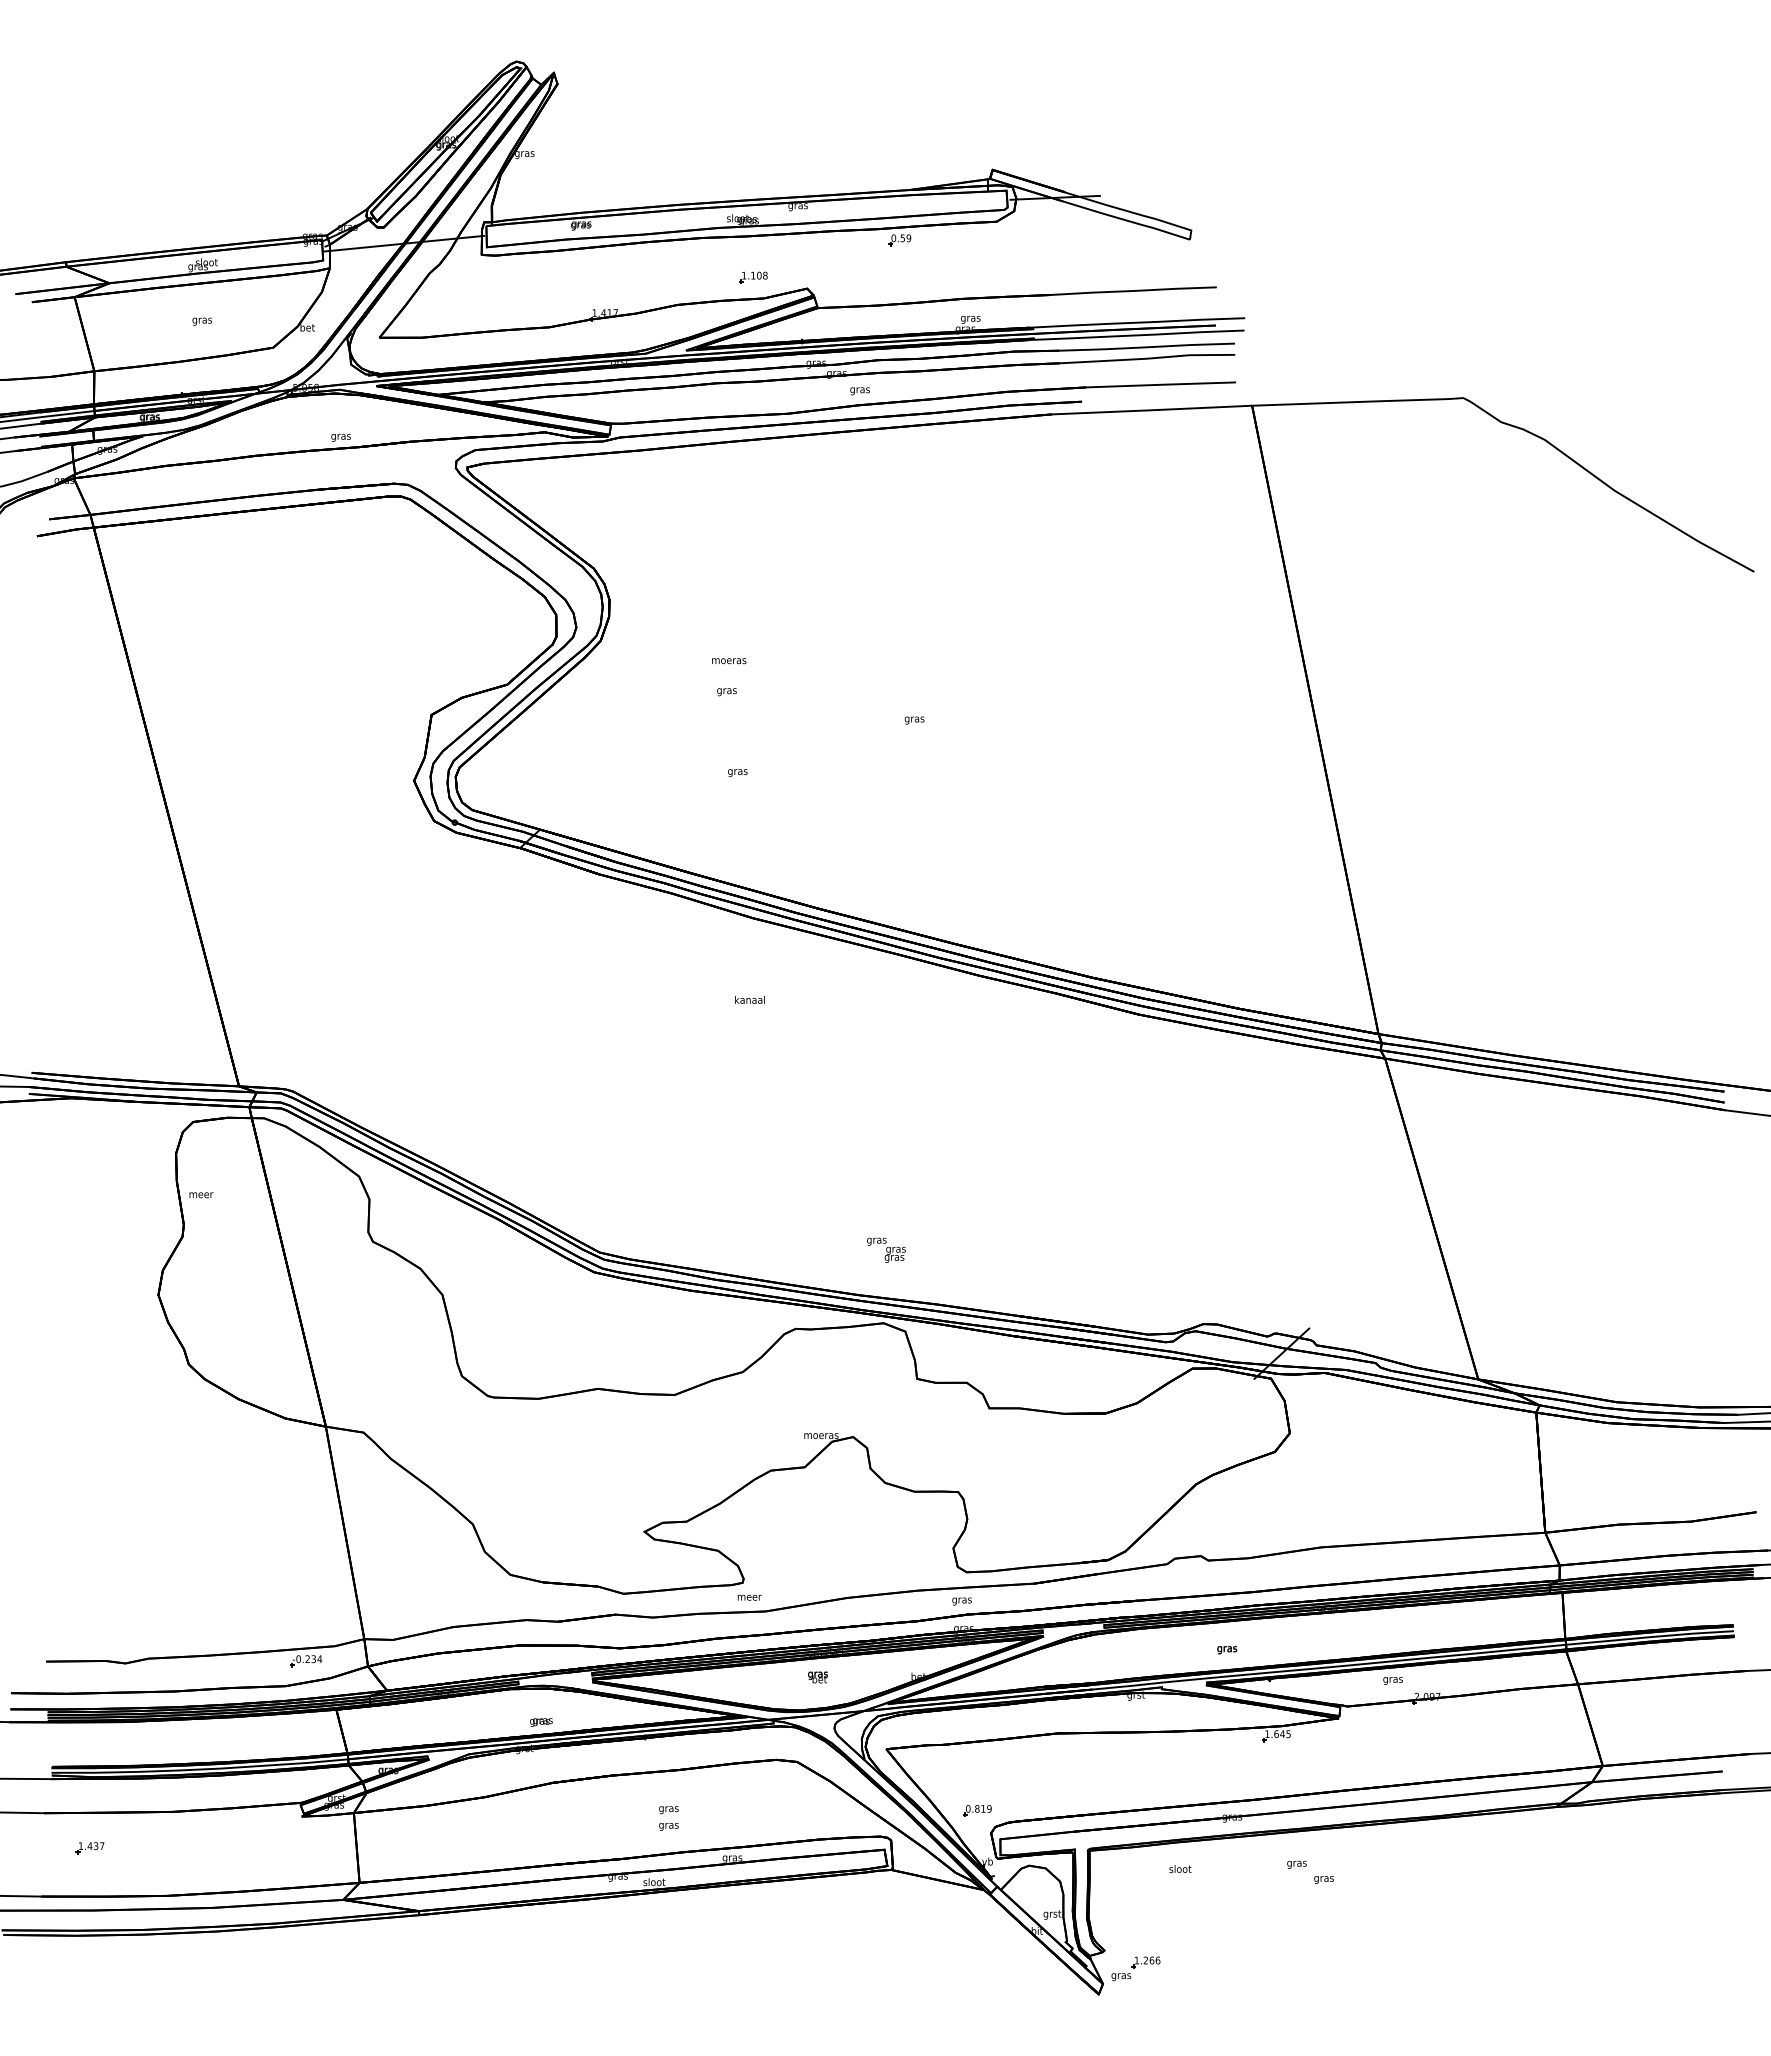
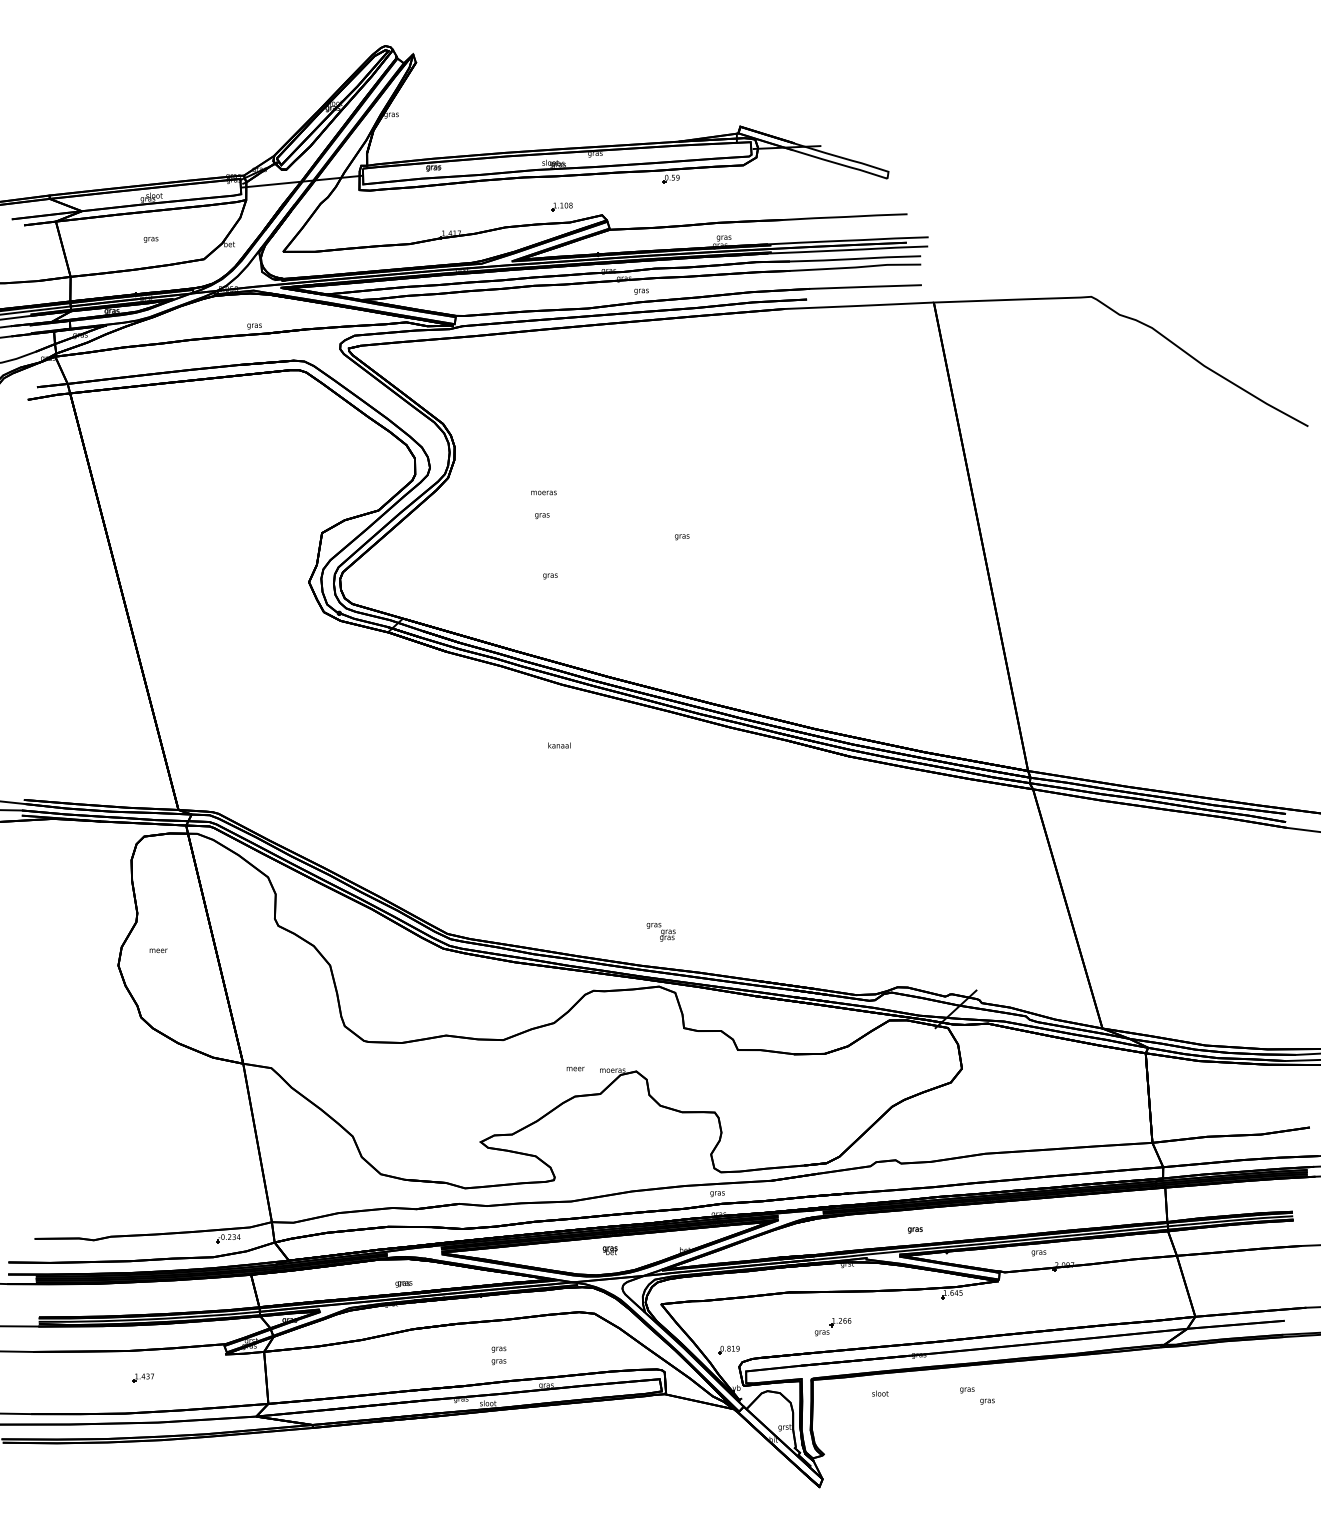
text: (201, 1195) -> (158, 951), moved
text: (749, 1597) -> (575, 1068), moved
part: (89, 1848) -> (143, 1378), moved
part: (1135, 1968) -> (832, 1326), moved

